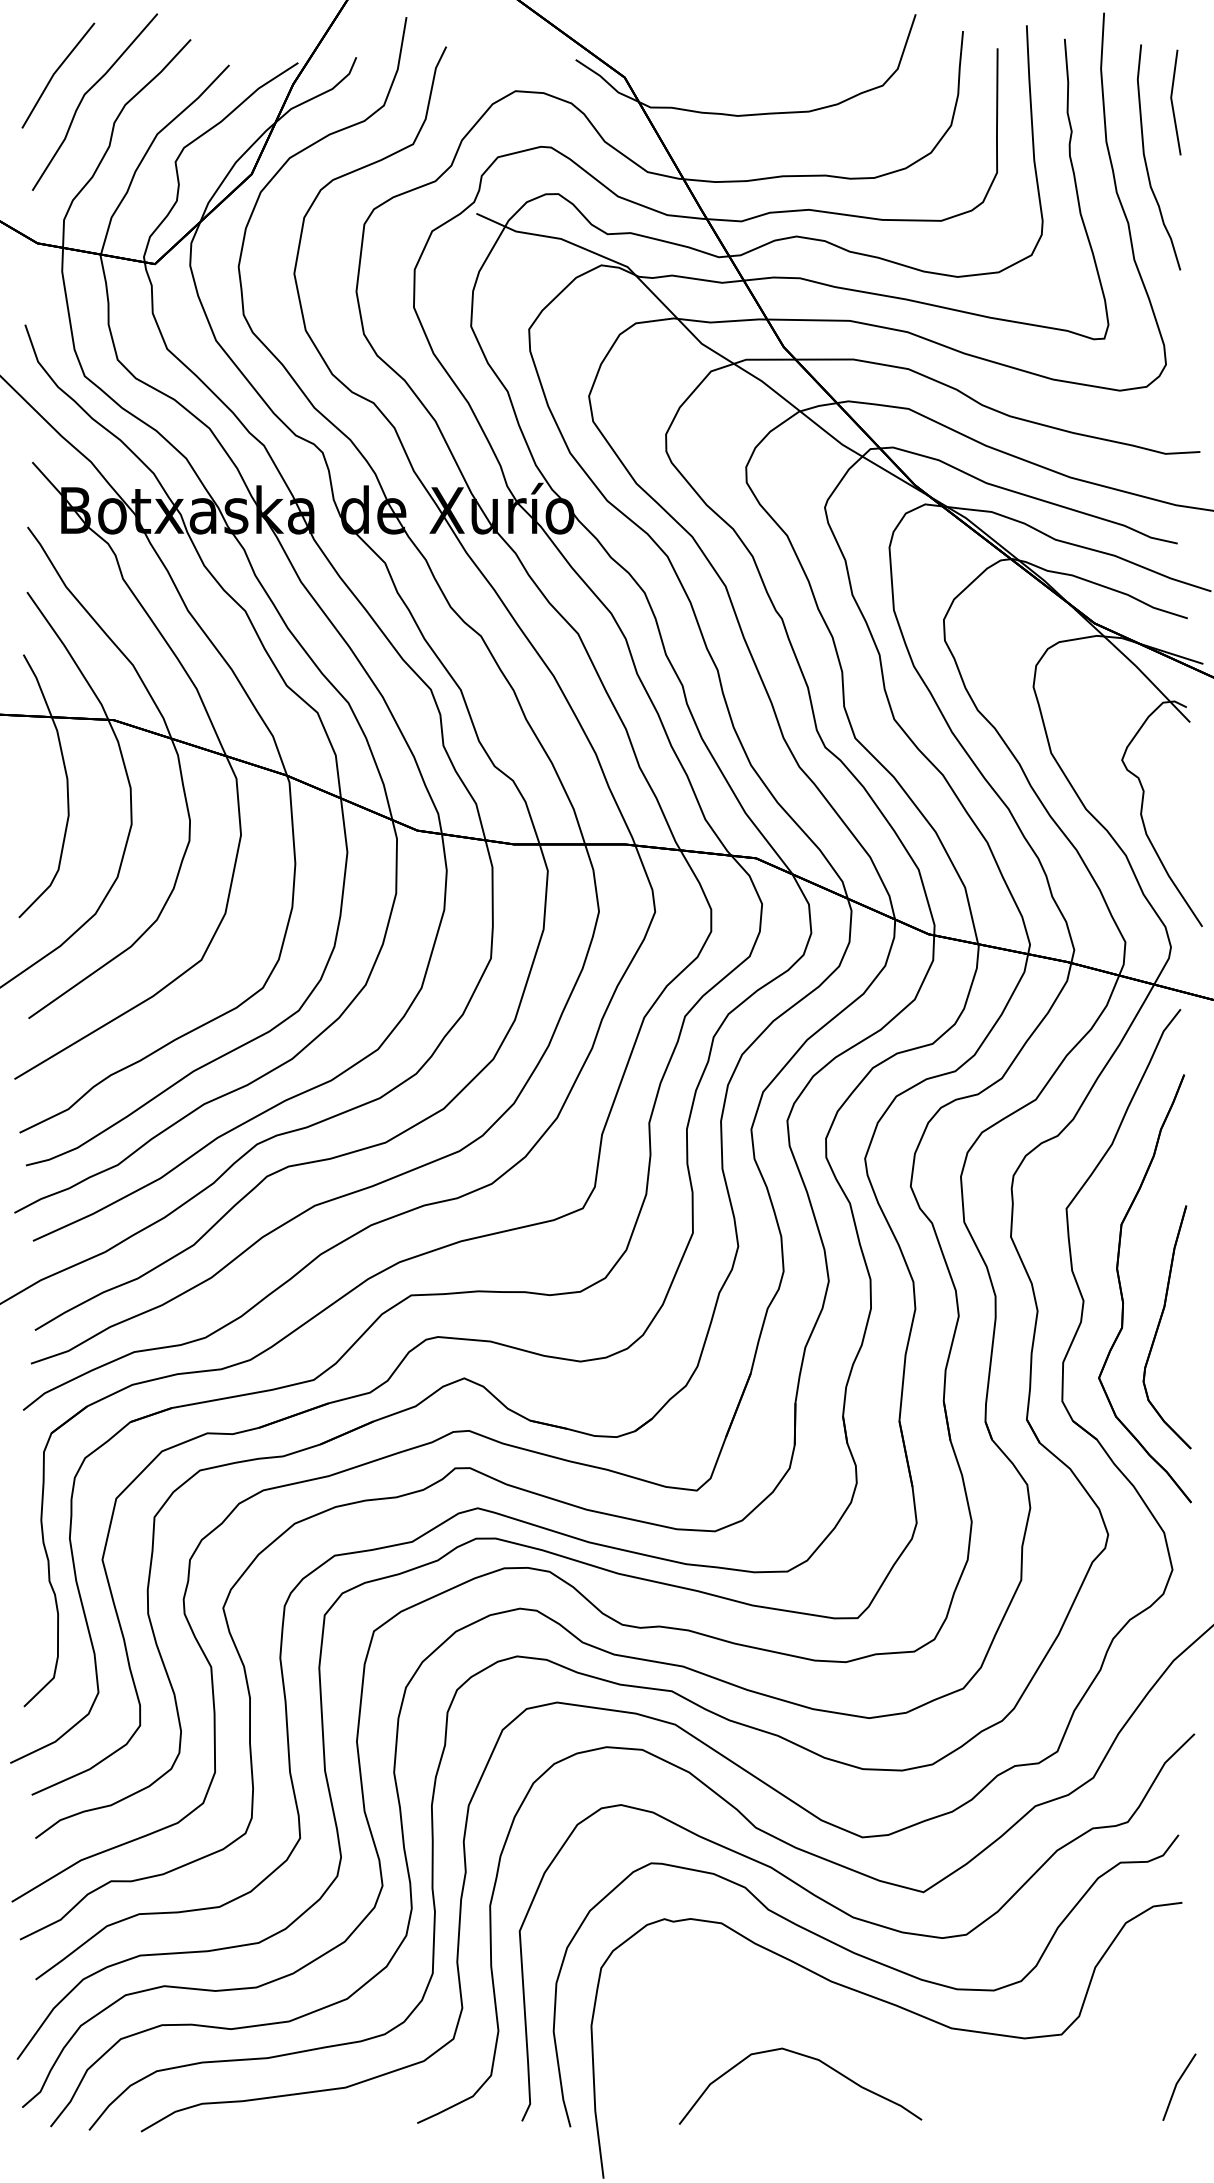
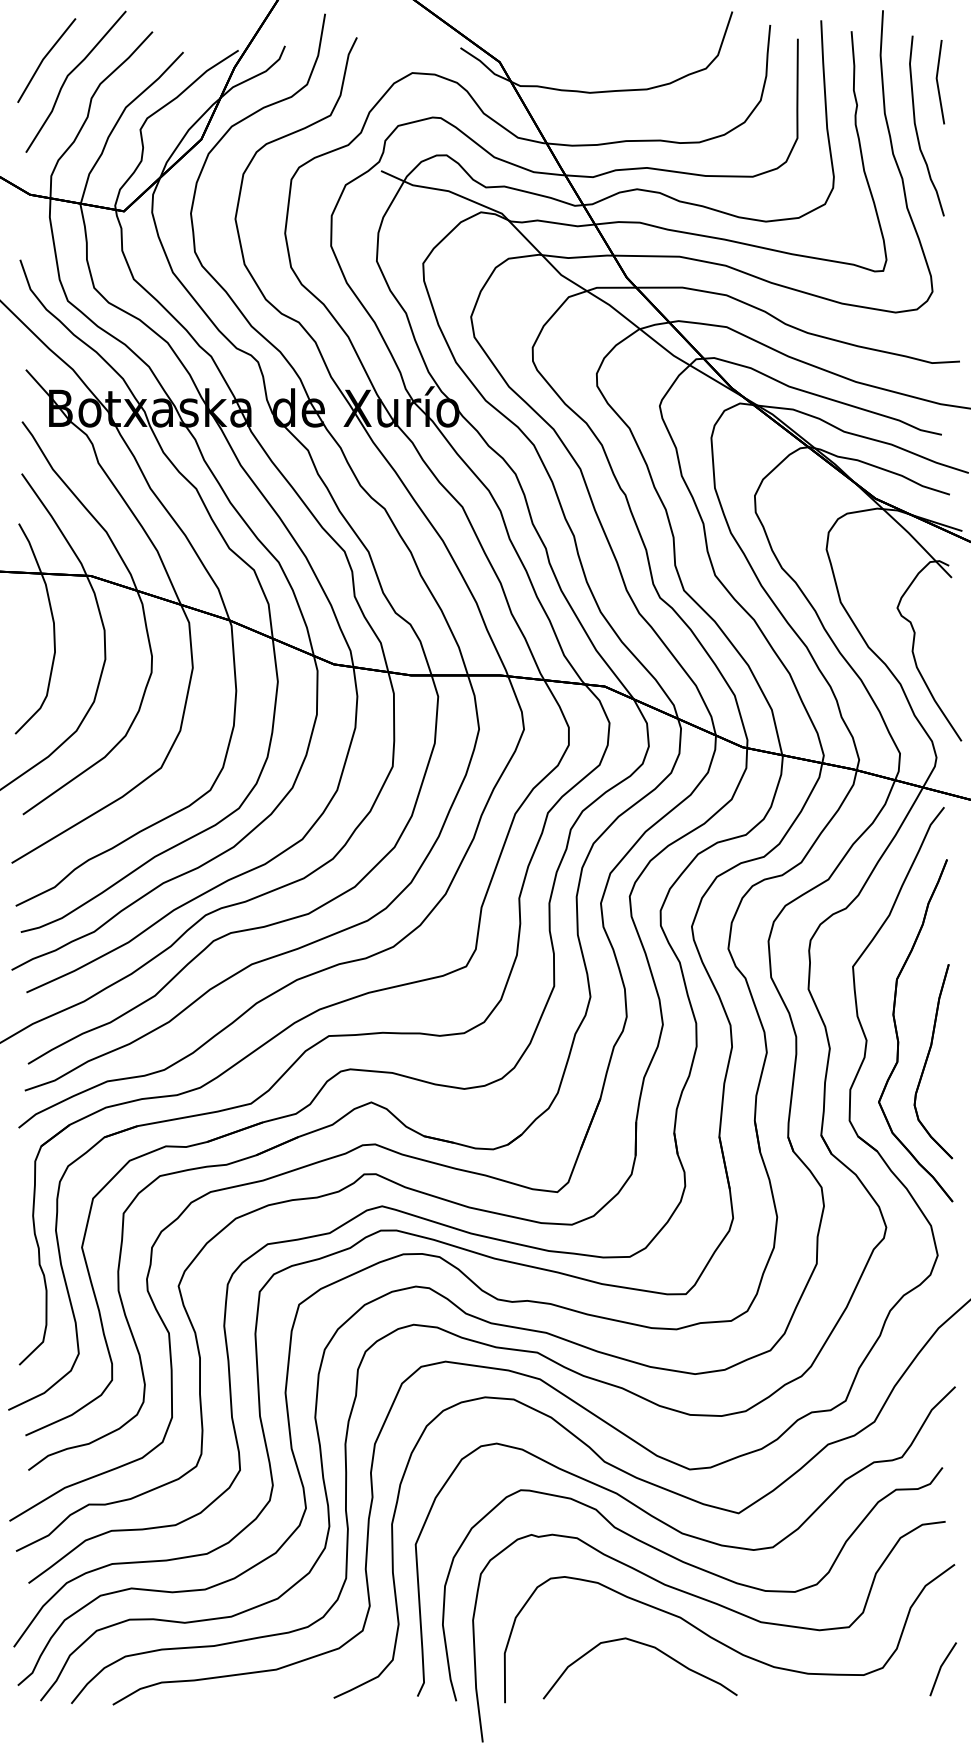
part: (906, 2055) -> (725, 1643), added

